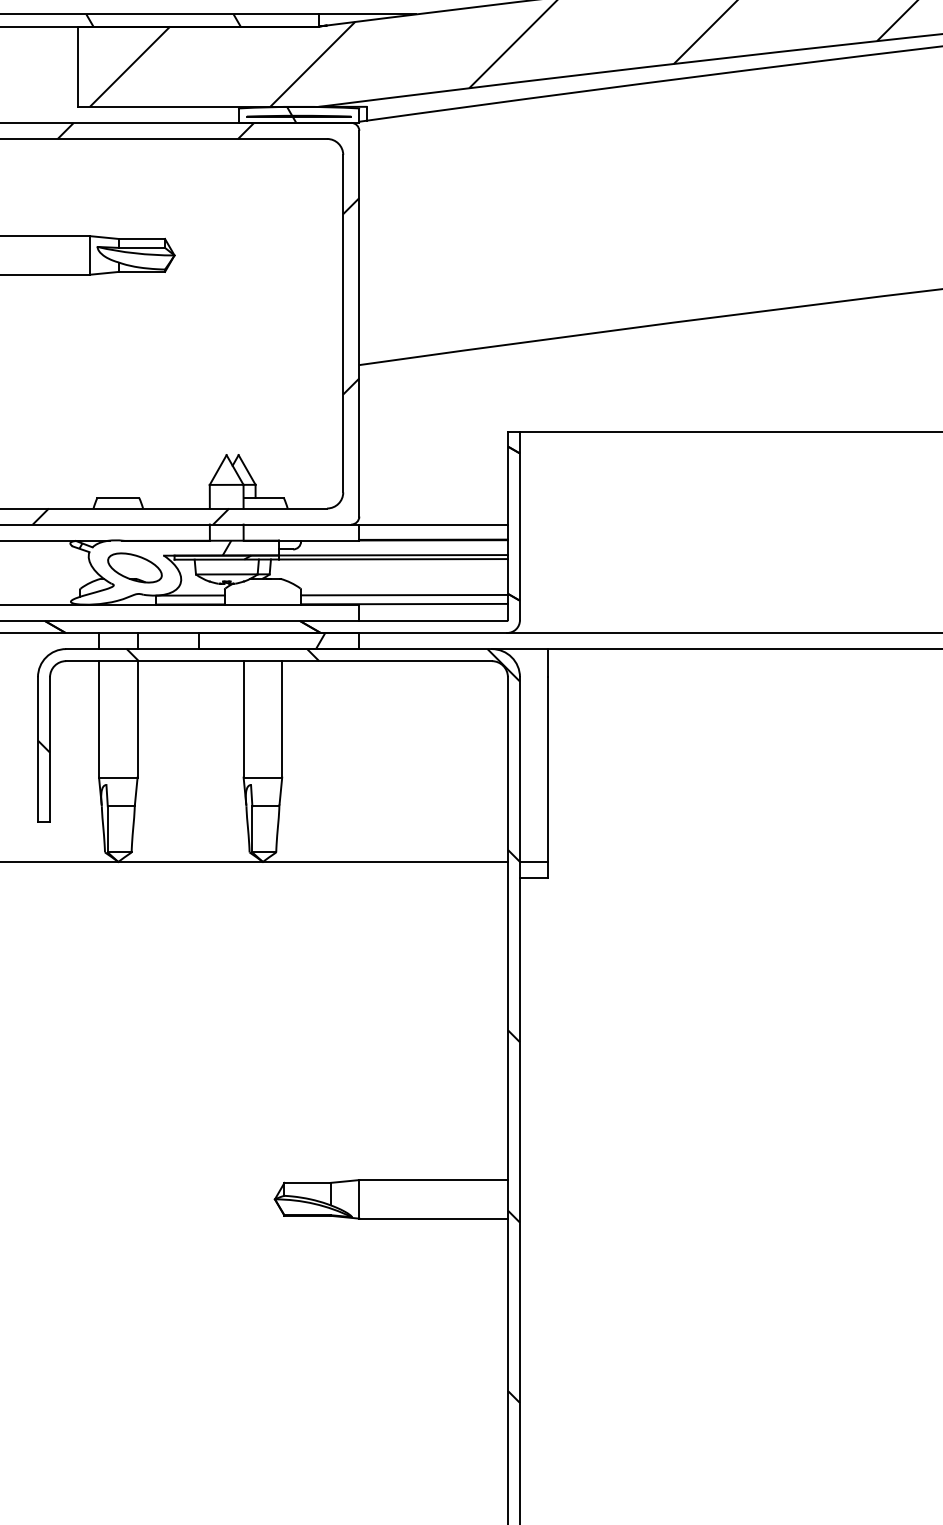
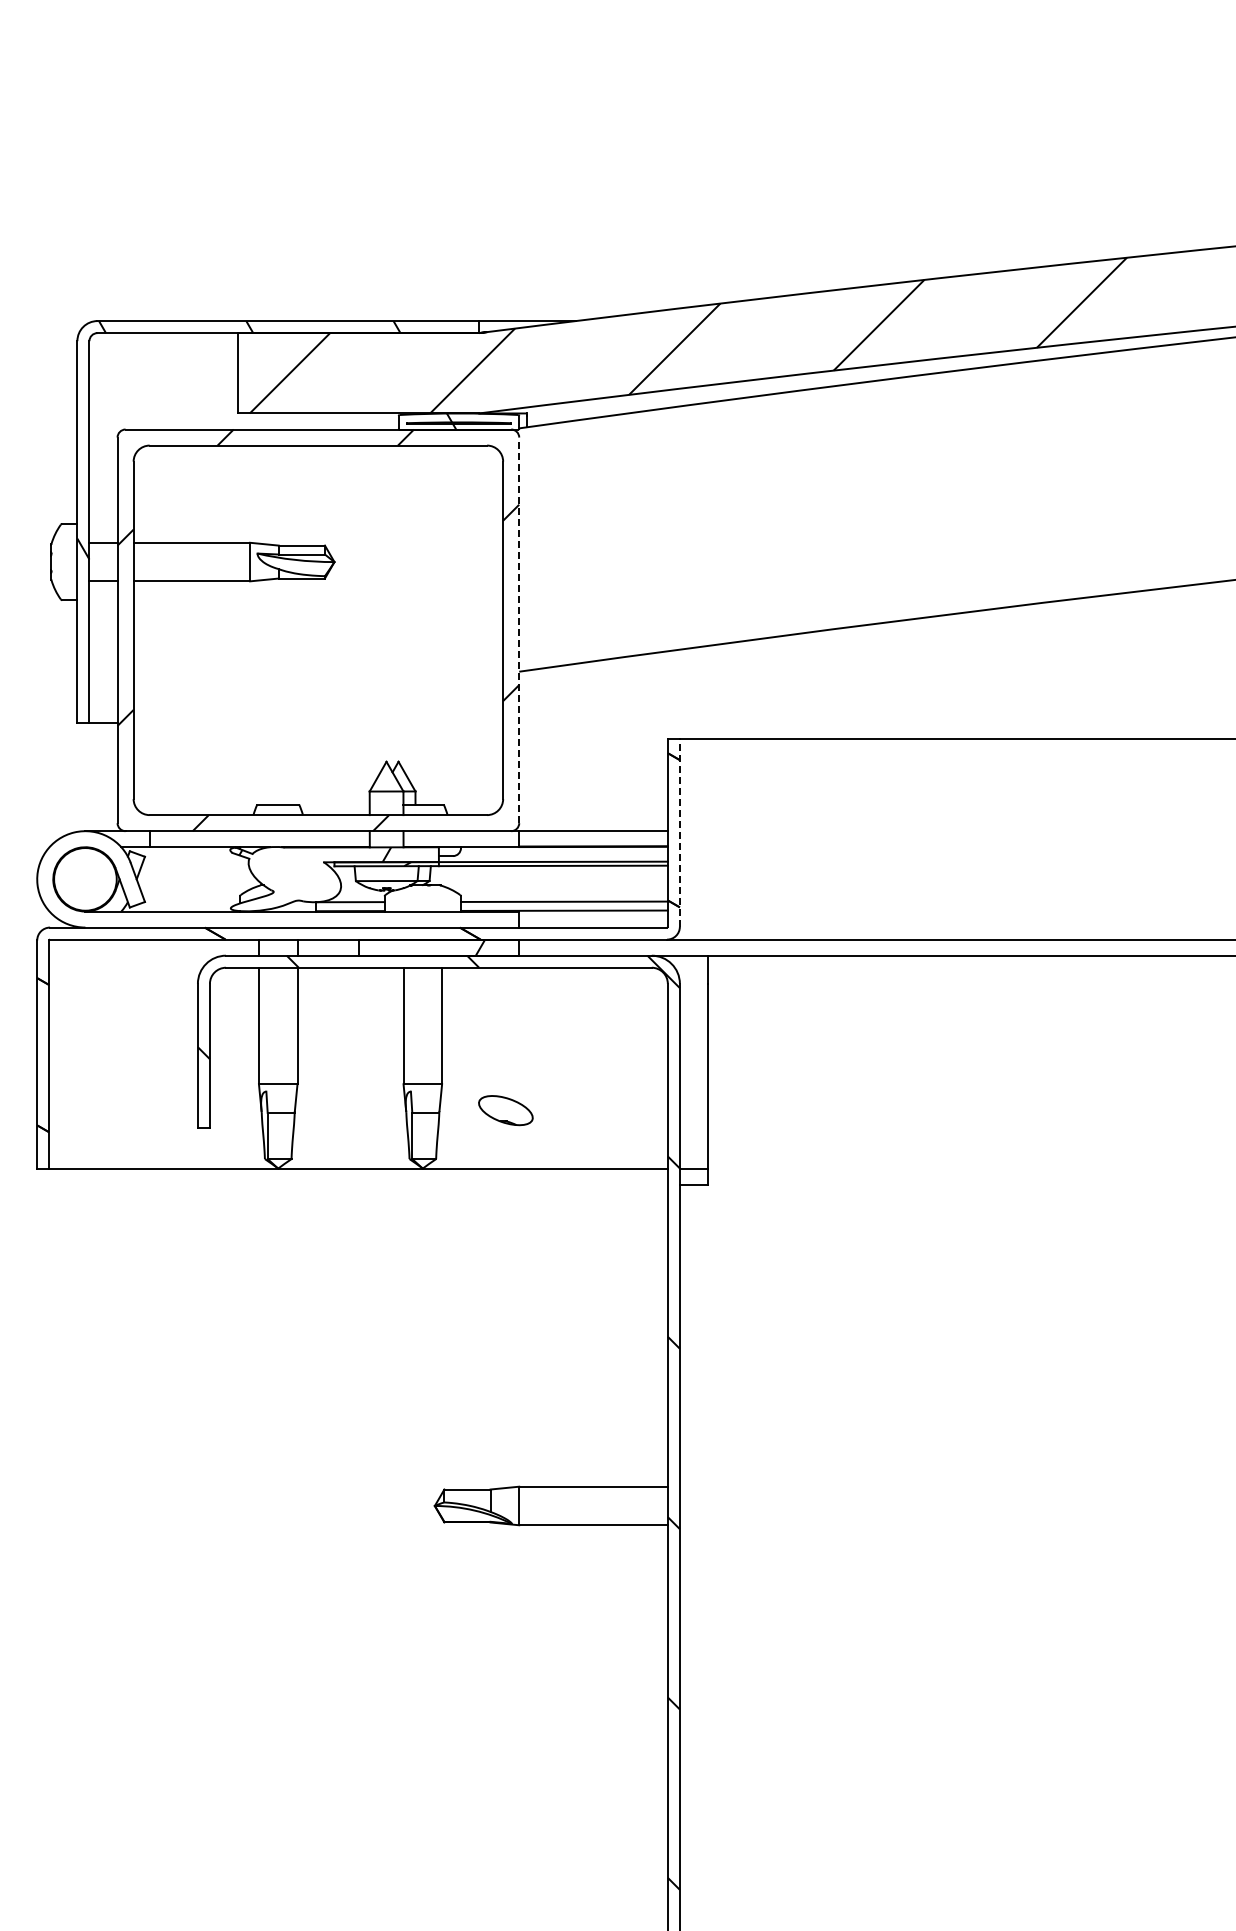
line: (359, 323) -> (519, 630), solid -> dashed
line: (519, 525) -> (679, 832), solid -> dashed
part: (134, 567) -> (505, 1110), moved

